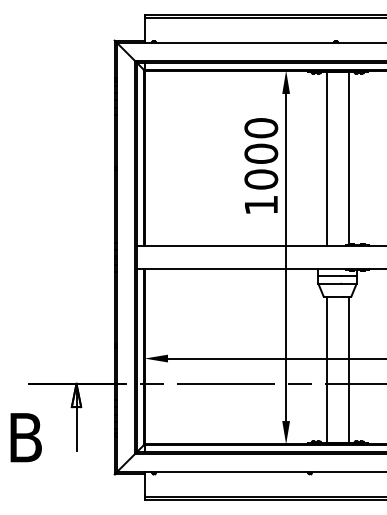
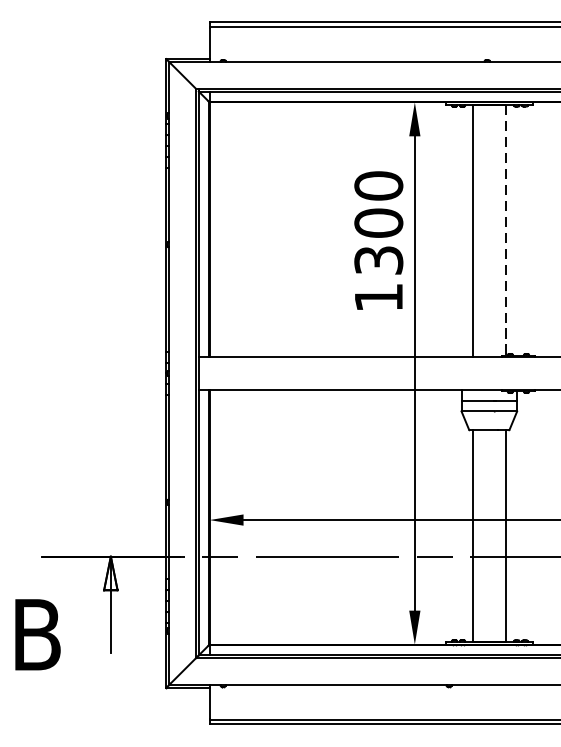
line: (348, 159) -> (505, 231), solid -> dashed
text: (261, 179) -> (379, 260), 1000 -> 1300

